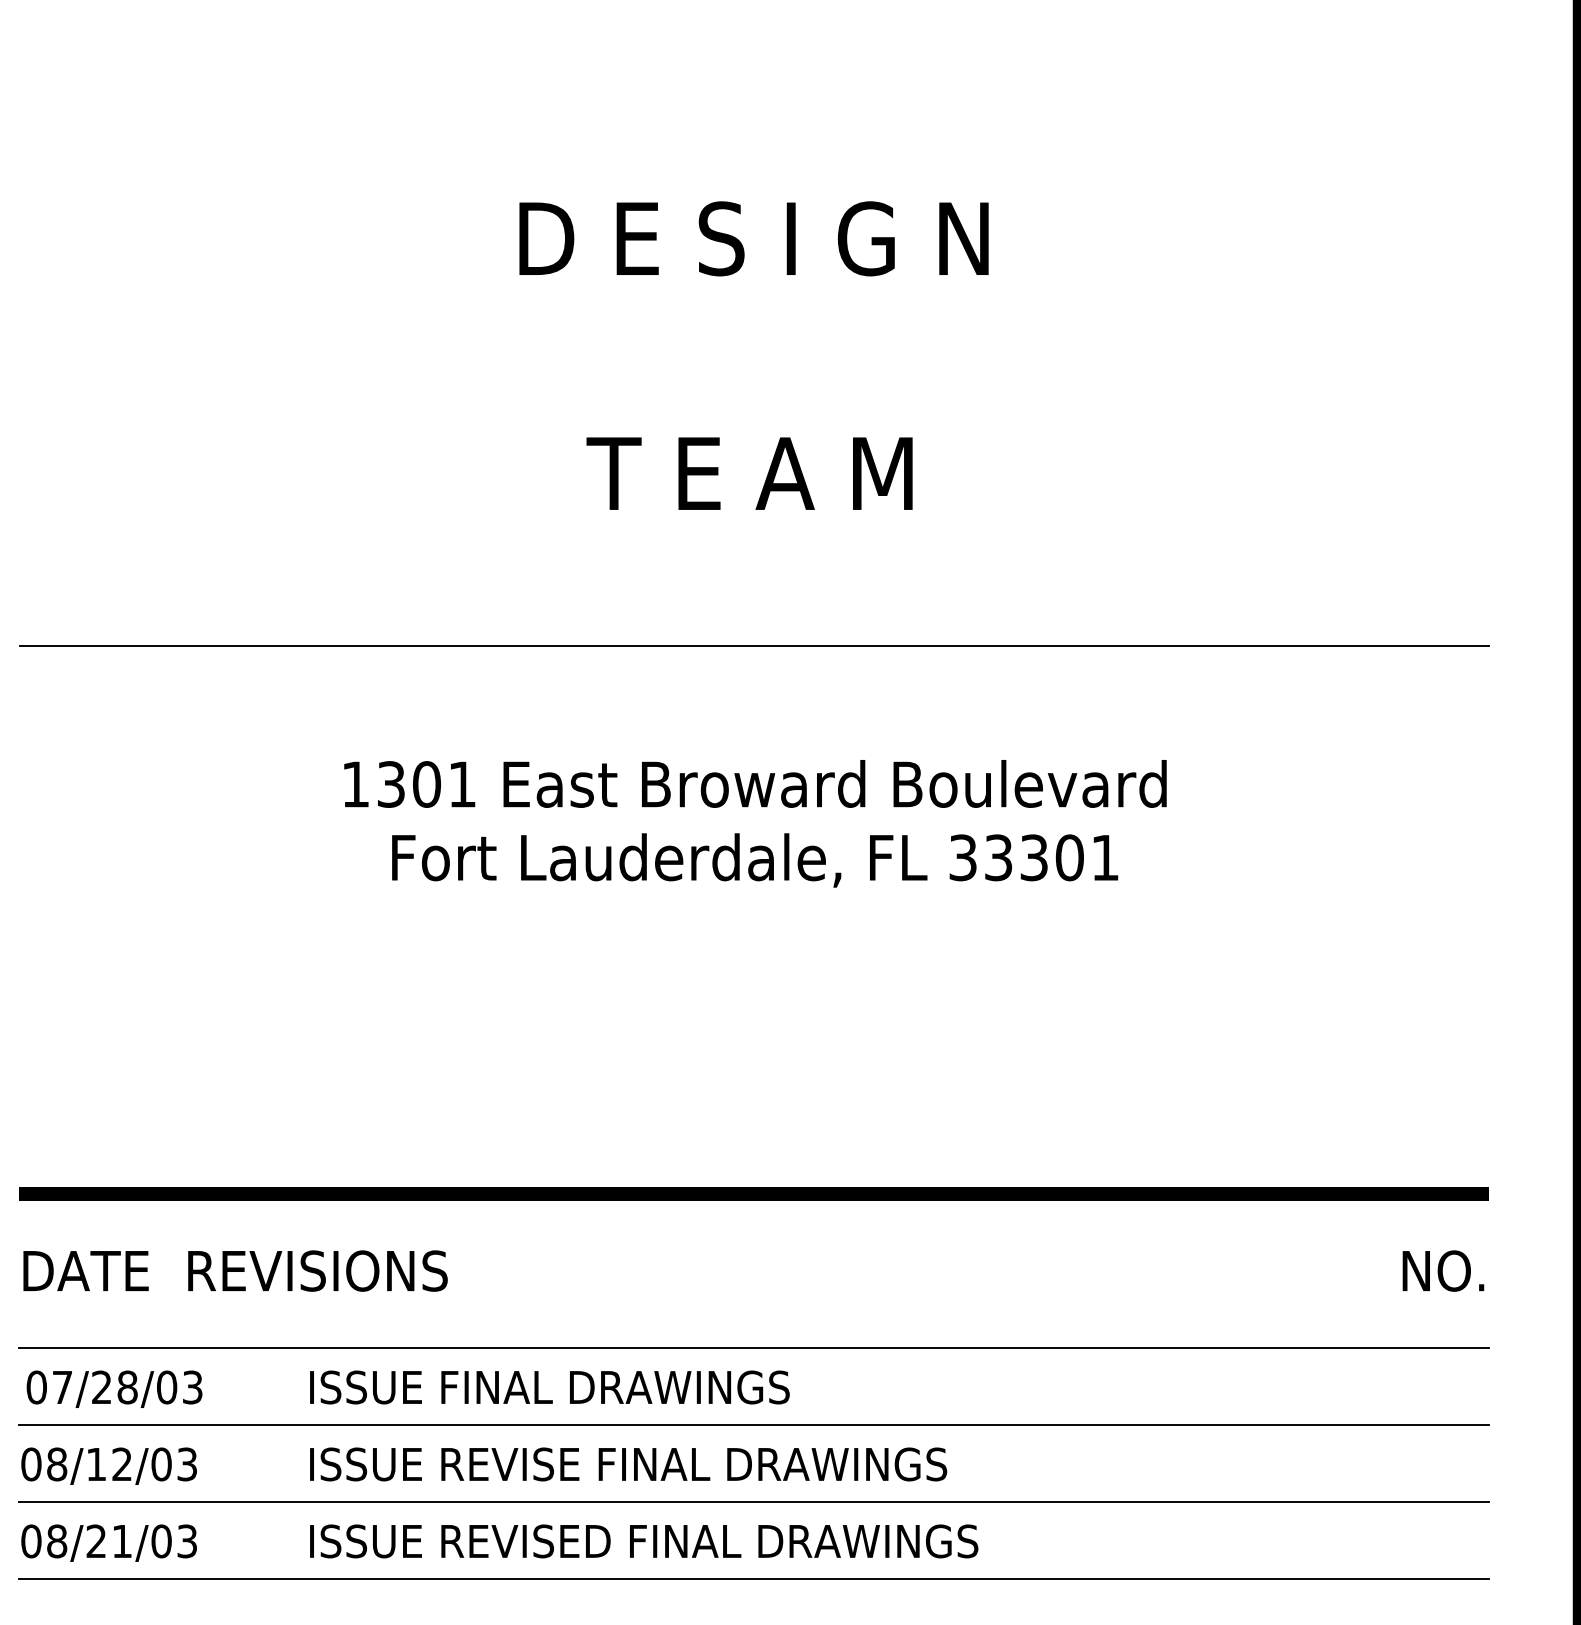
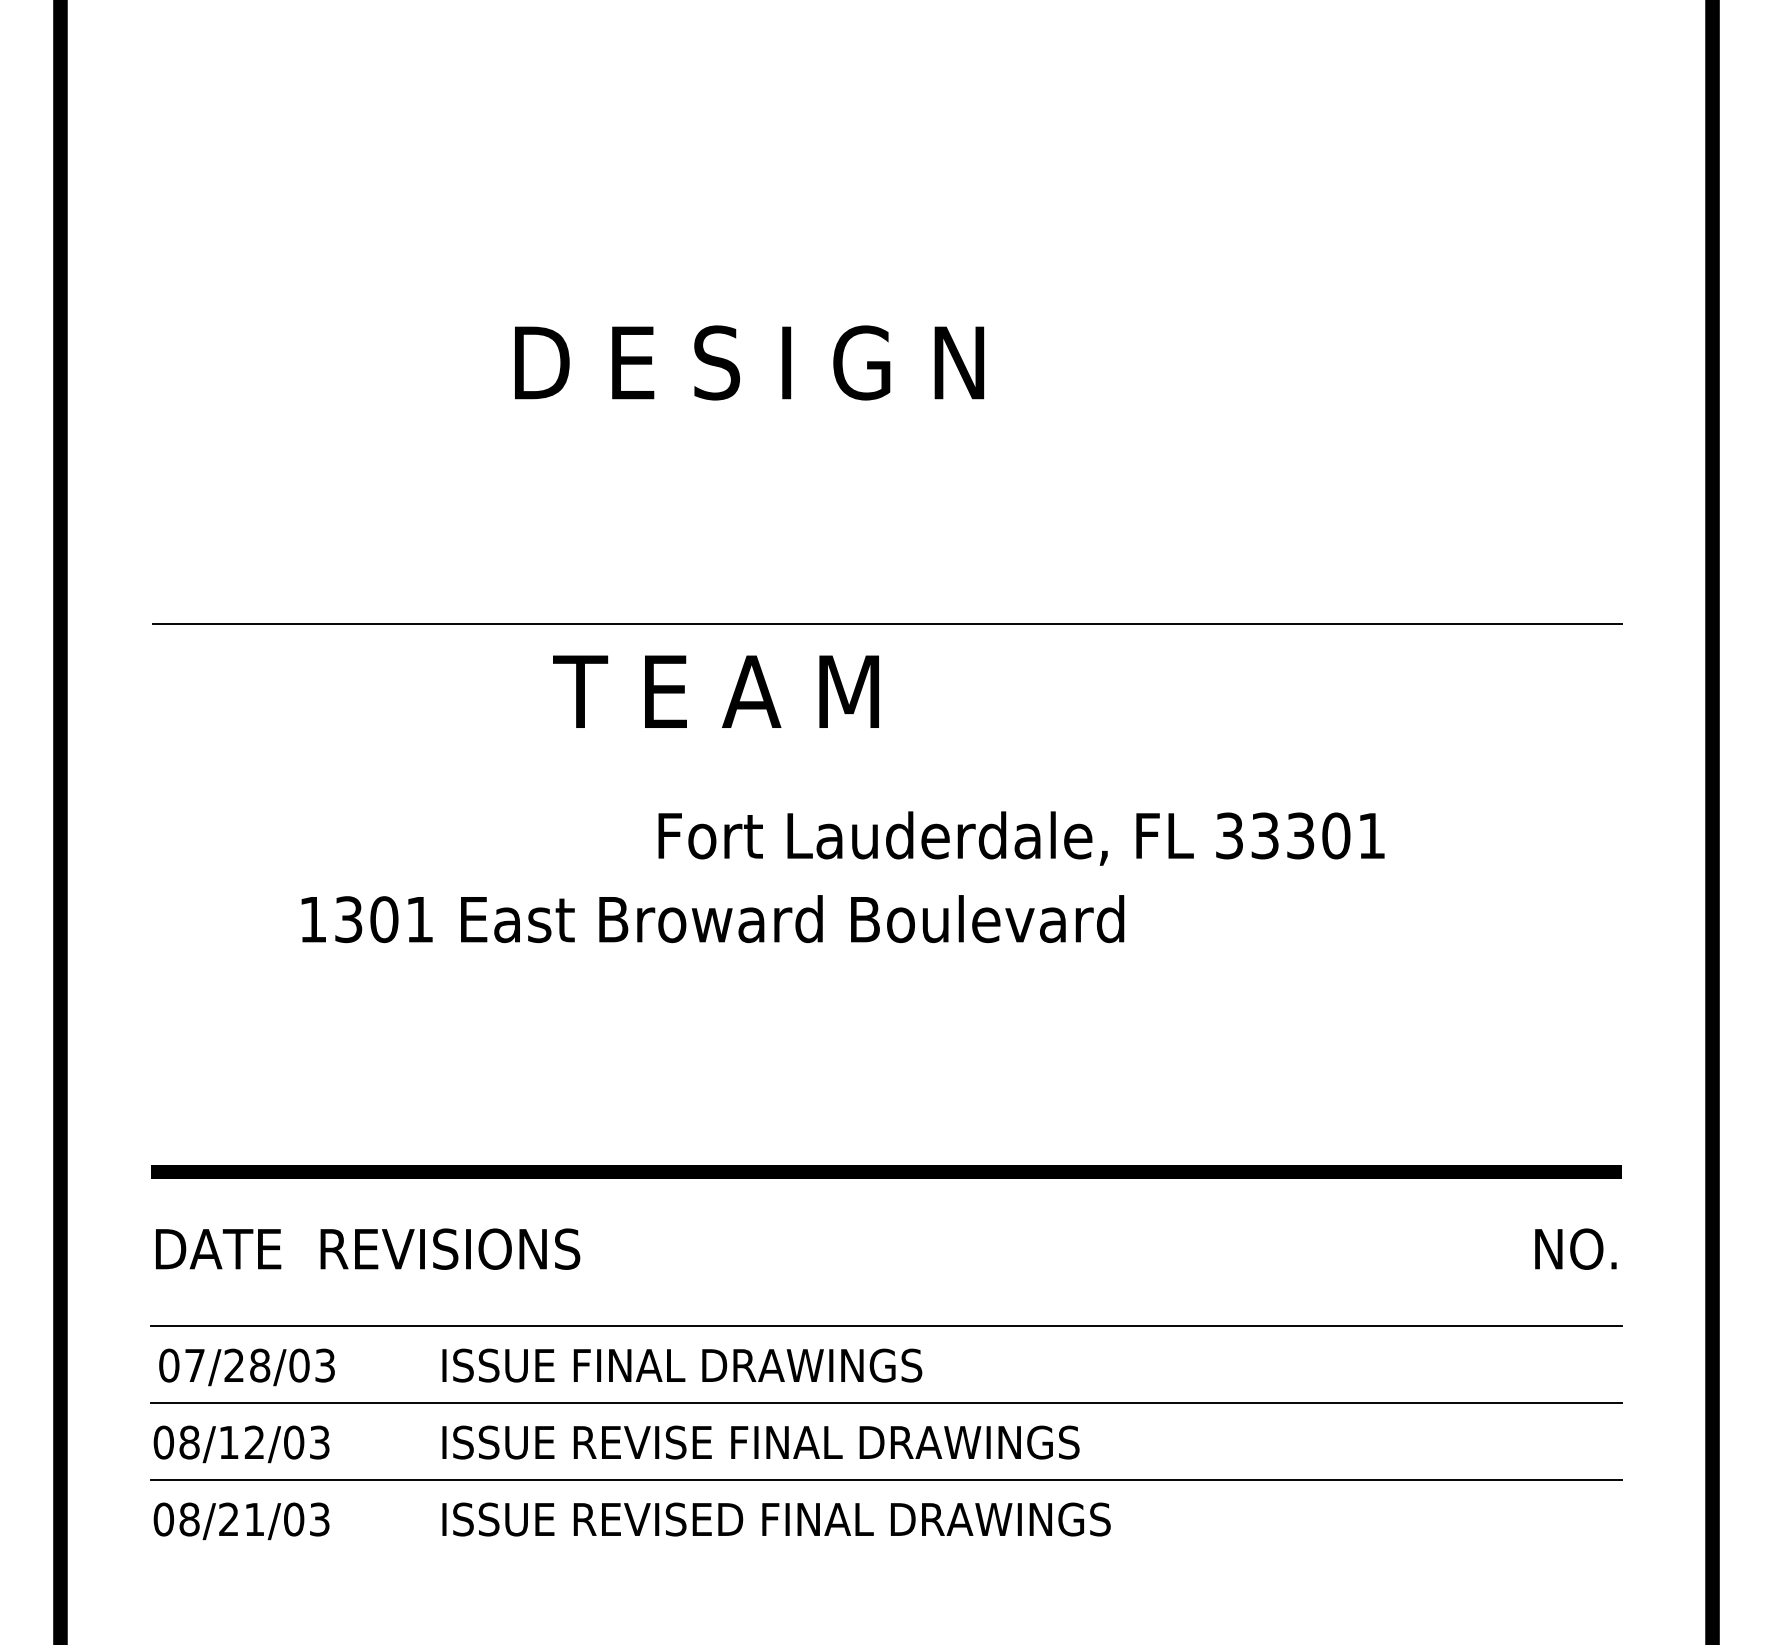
text: (754, 238) -> (749, 362), moved
text: (749, 473) -> (715, 691), moved
text: (755, 784) -> (712, 919), moved
text: (755, 860) -> (1021, 838), moved
line: (754, 1579) -> (886, 1557), removed

